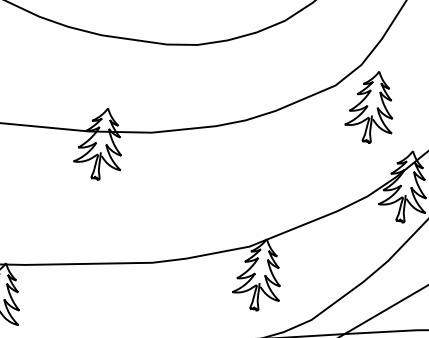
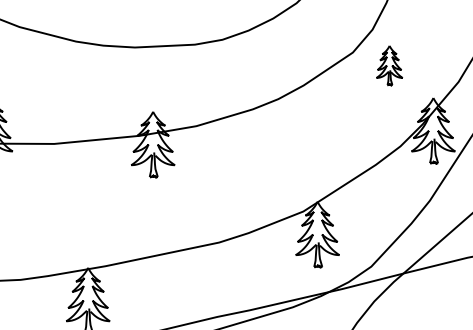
part: (372, 106) -> (389, 65), size x0.6

